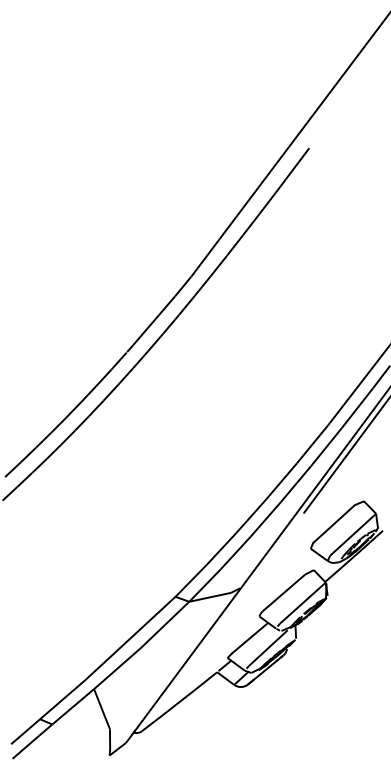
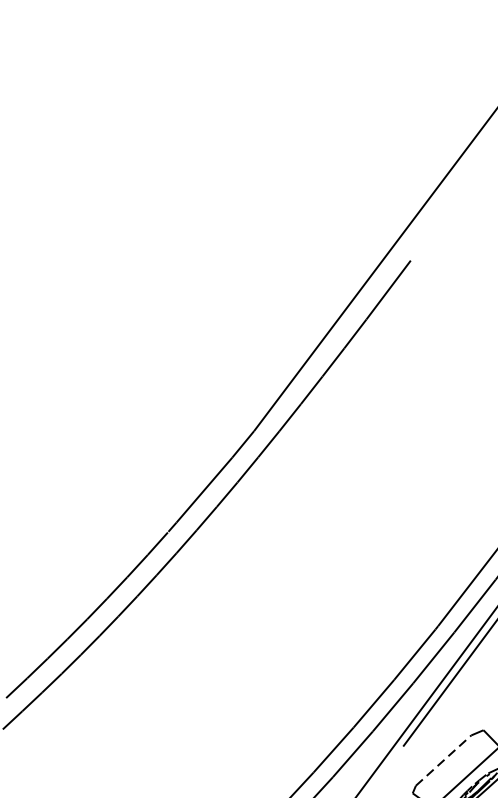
line: (334, 523) -> (444, 759), solid -> dashed

